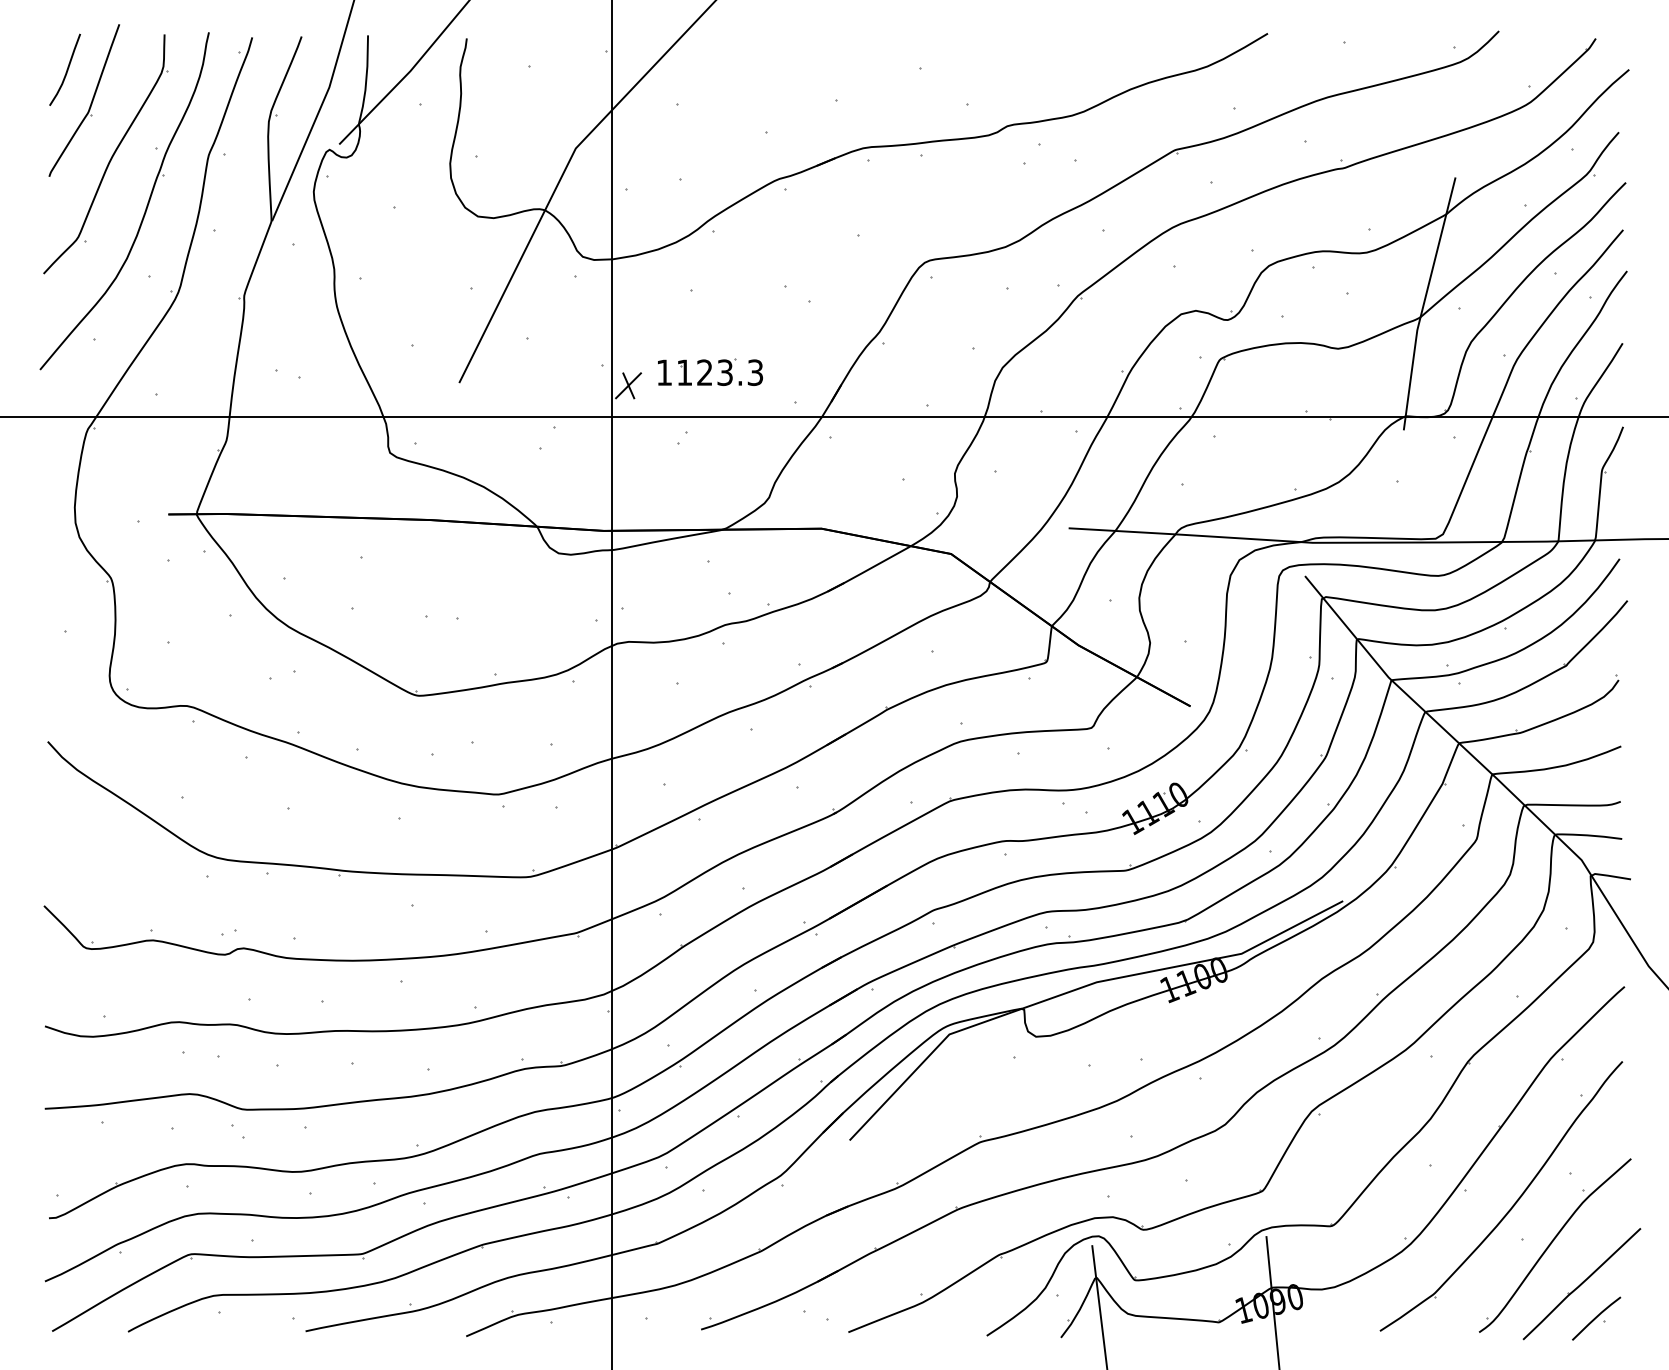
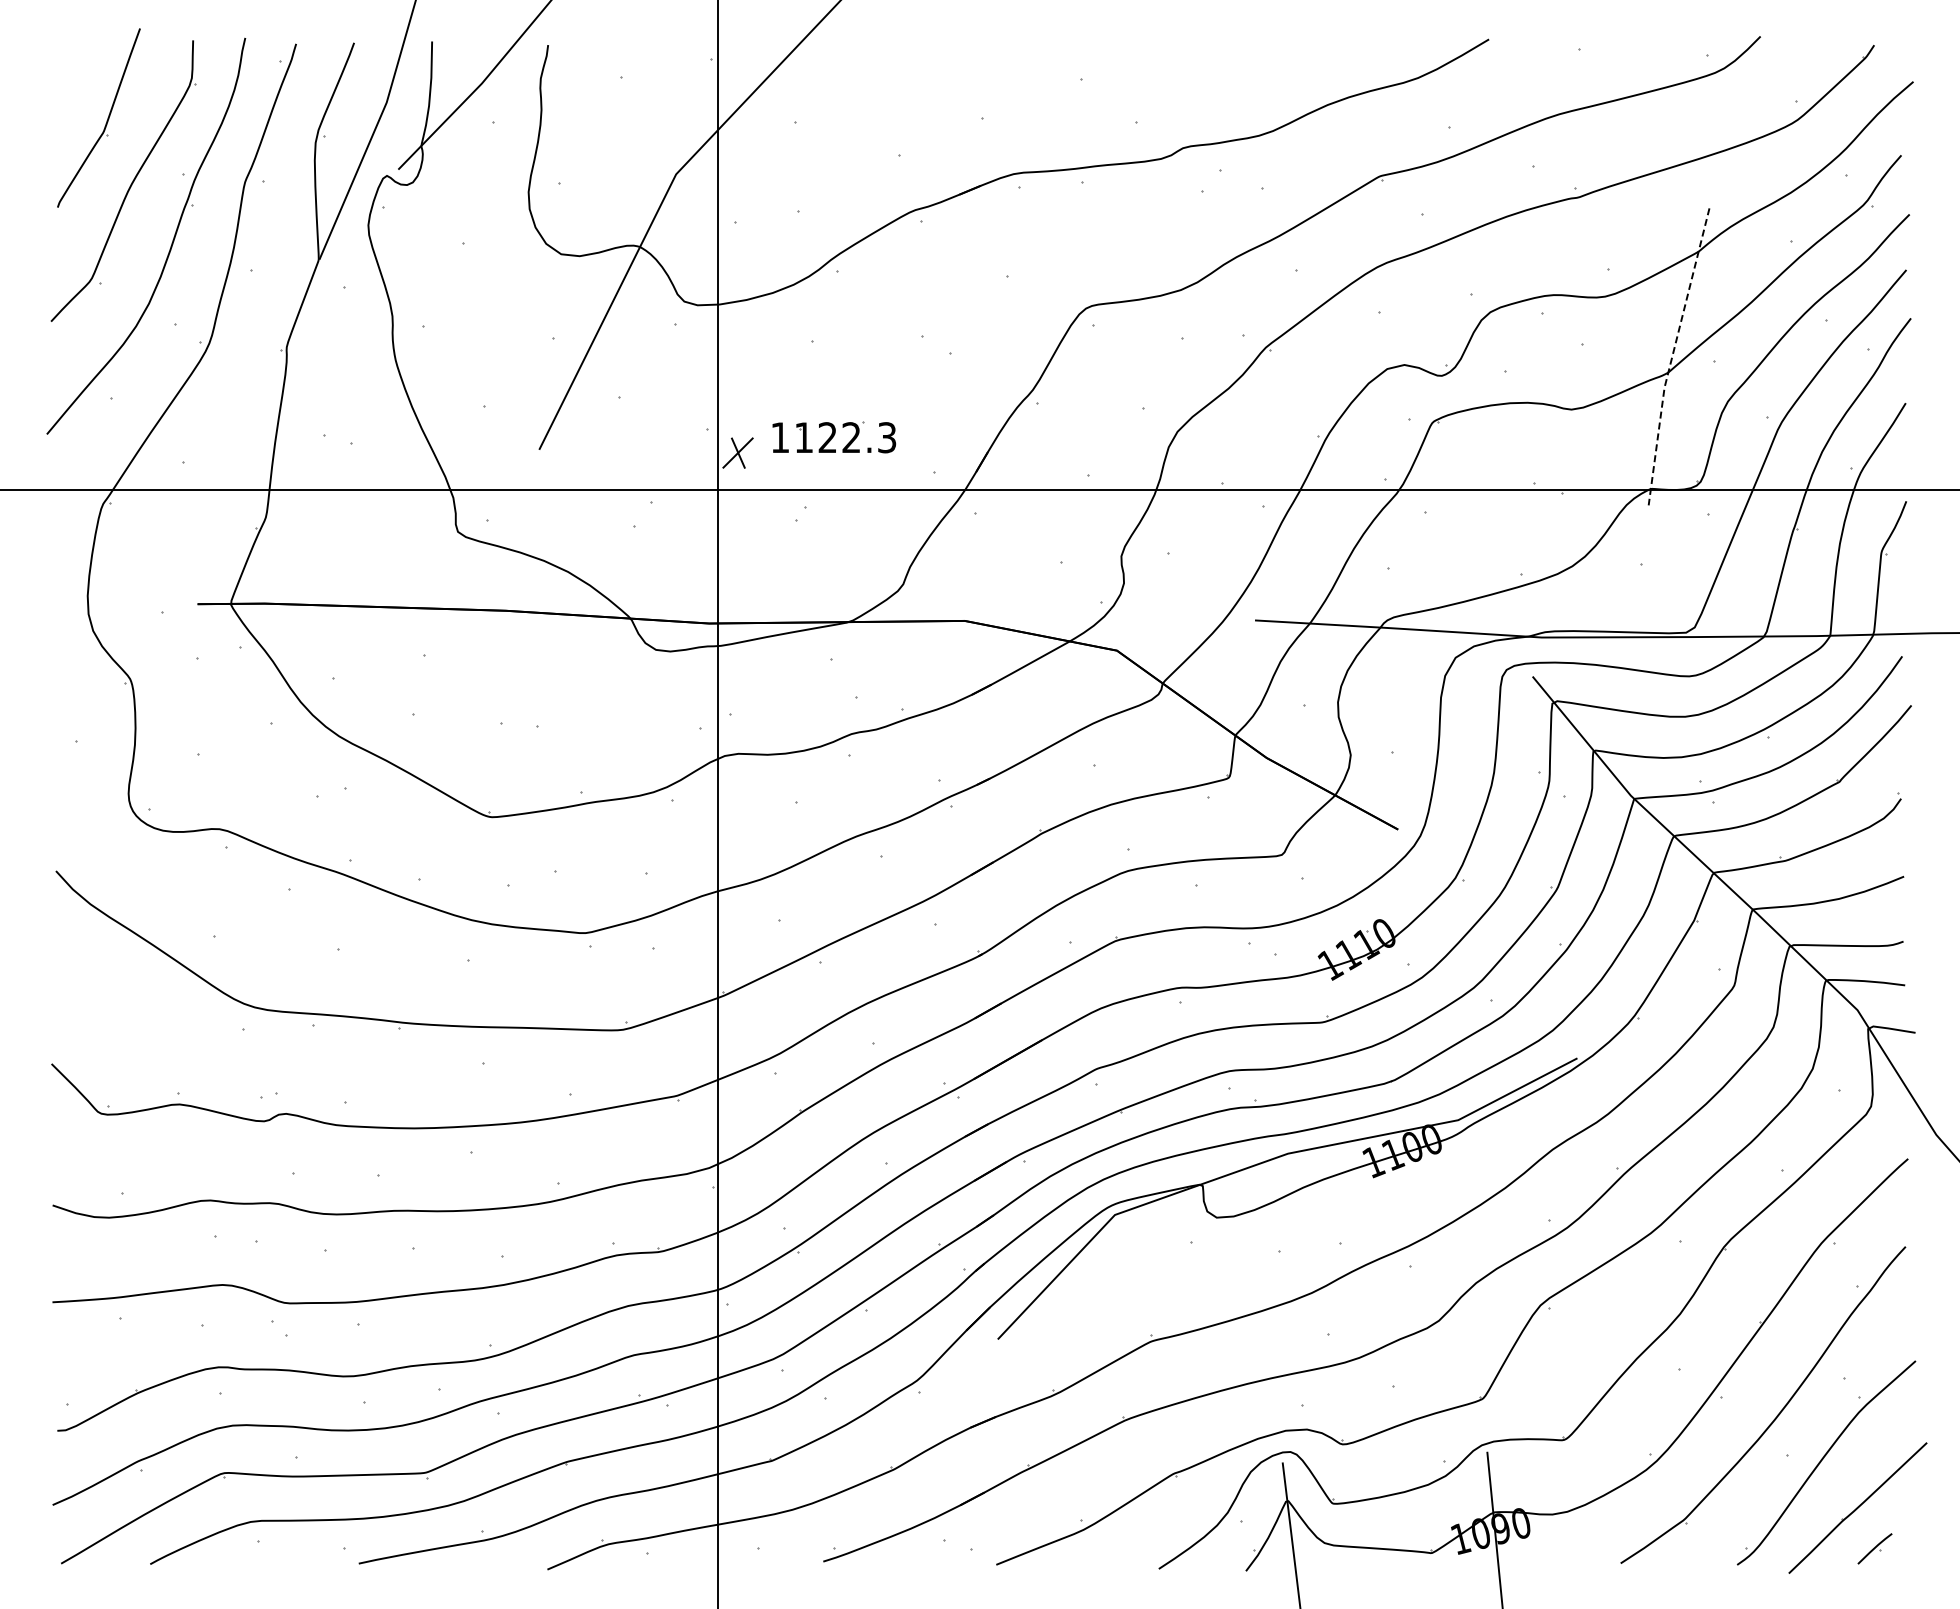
curve: (66, 71) -> (77, 83), removed
line: (1424, 303) -> (1672, 356), solid -> dashed
text: (725, 372) -> (851, 437), 1123.3 -> 1122.3
part: (1596, 1318) -> (1874, 1548), size x0.6

